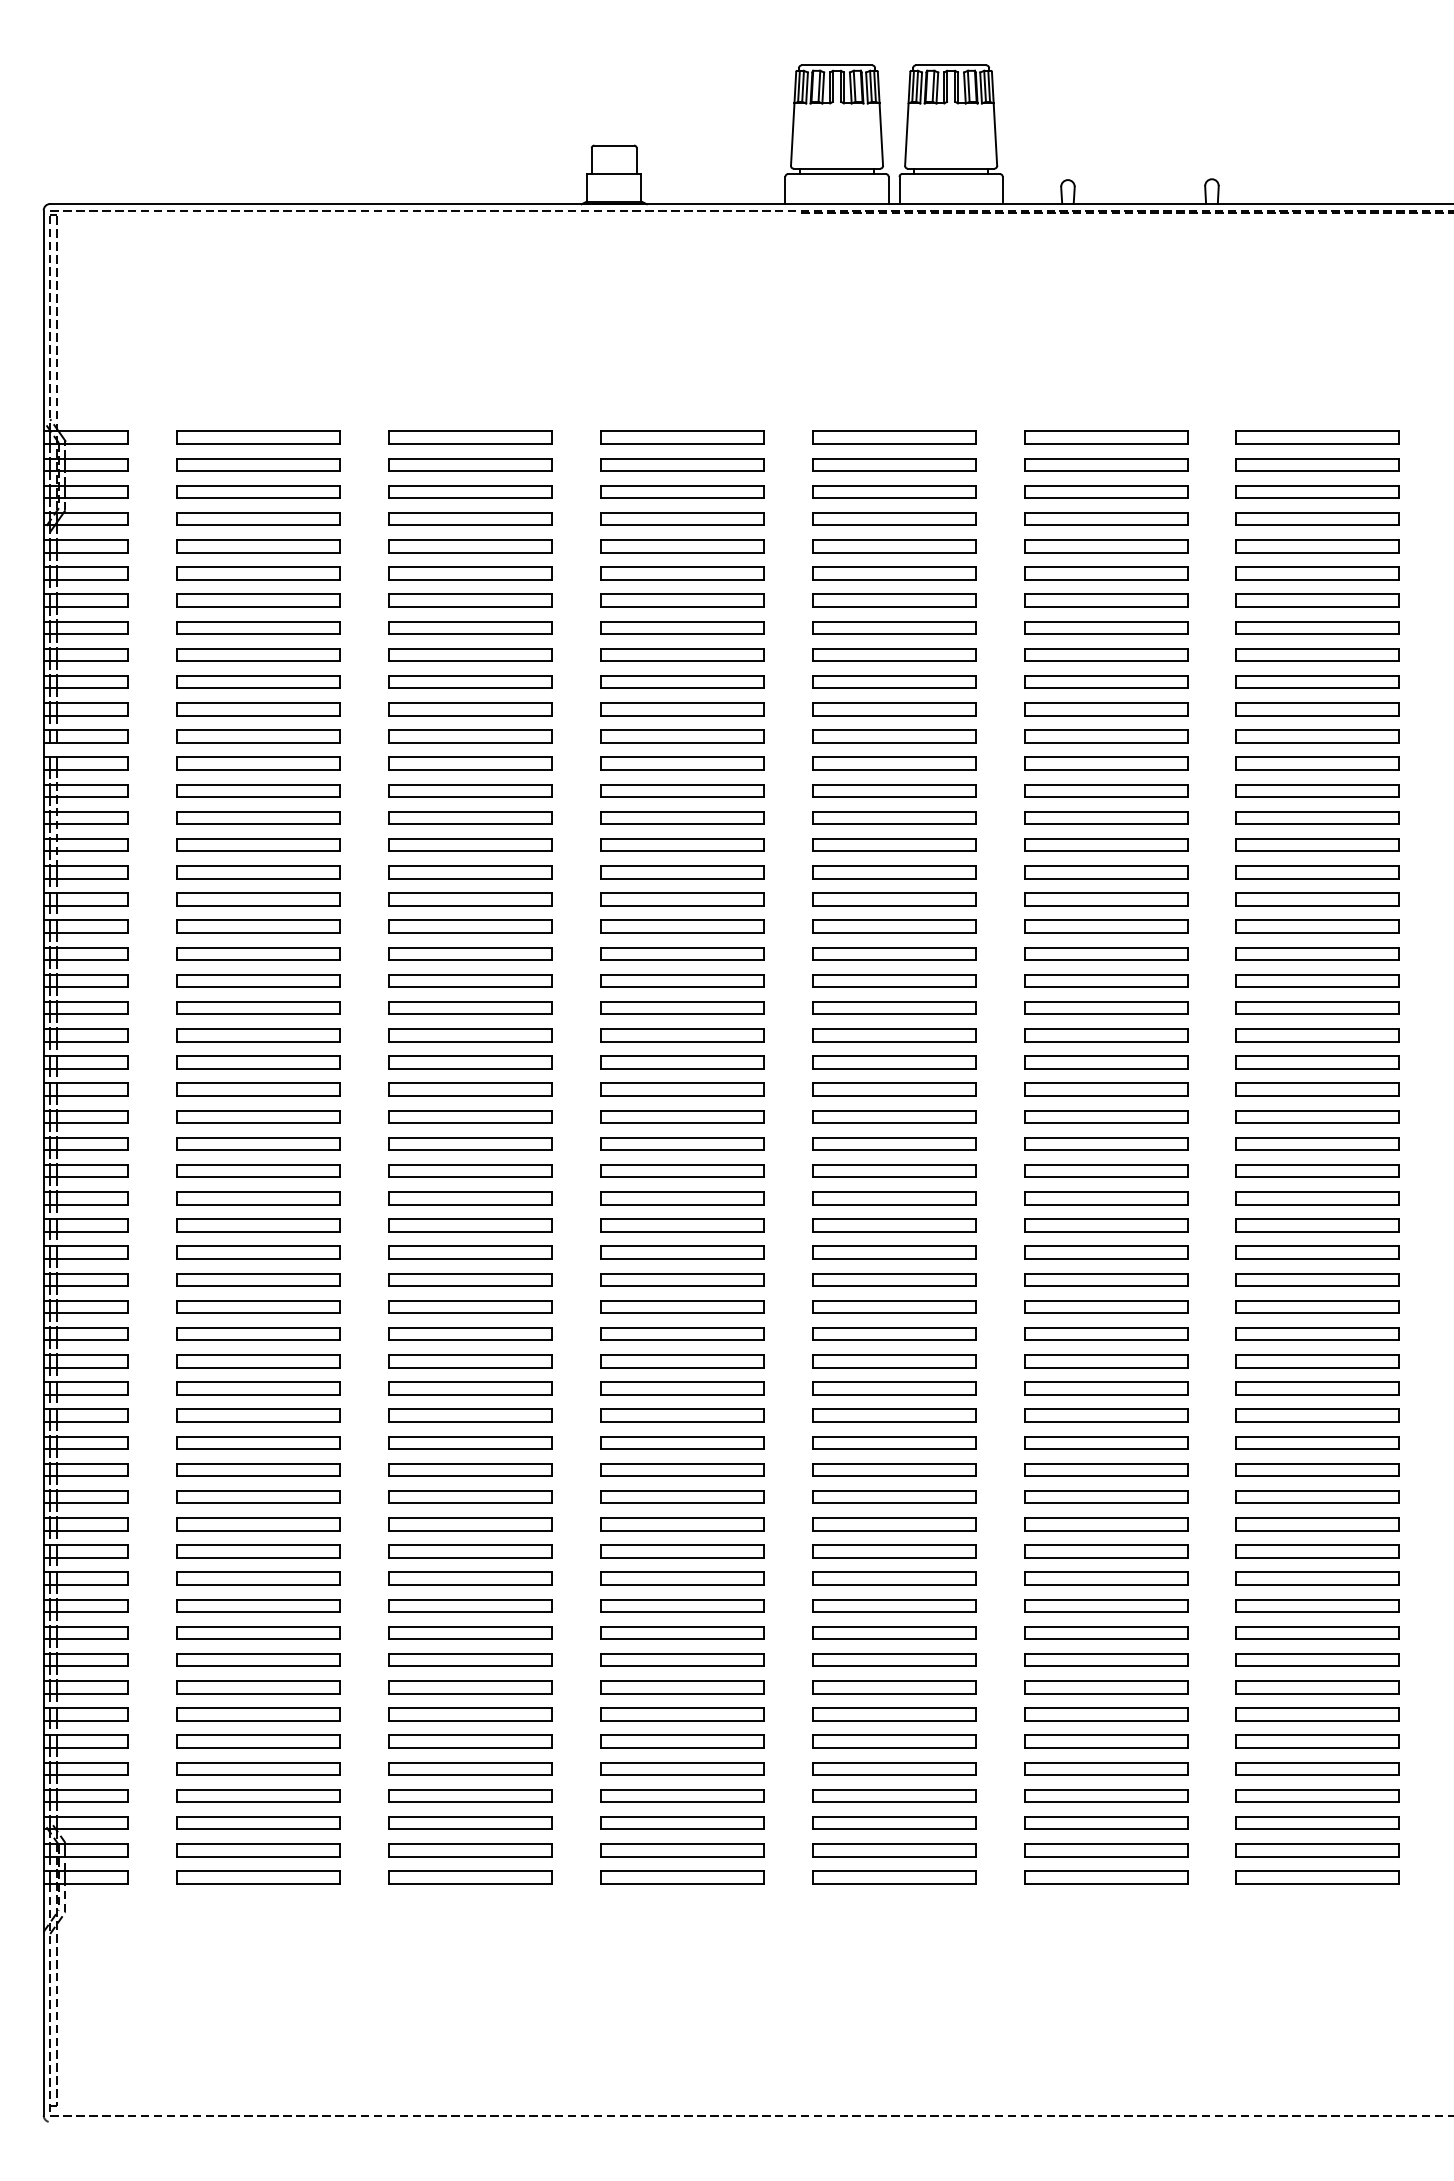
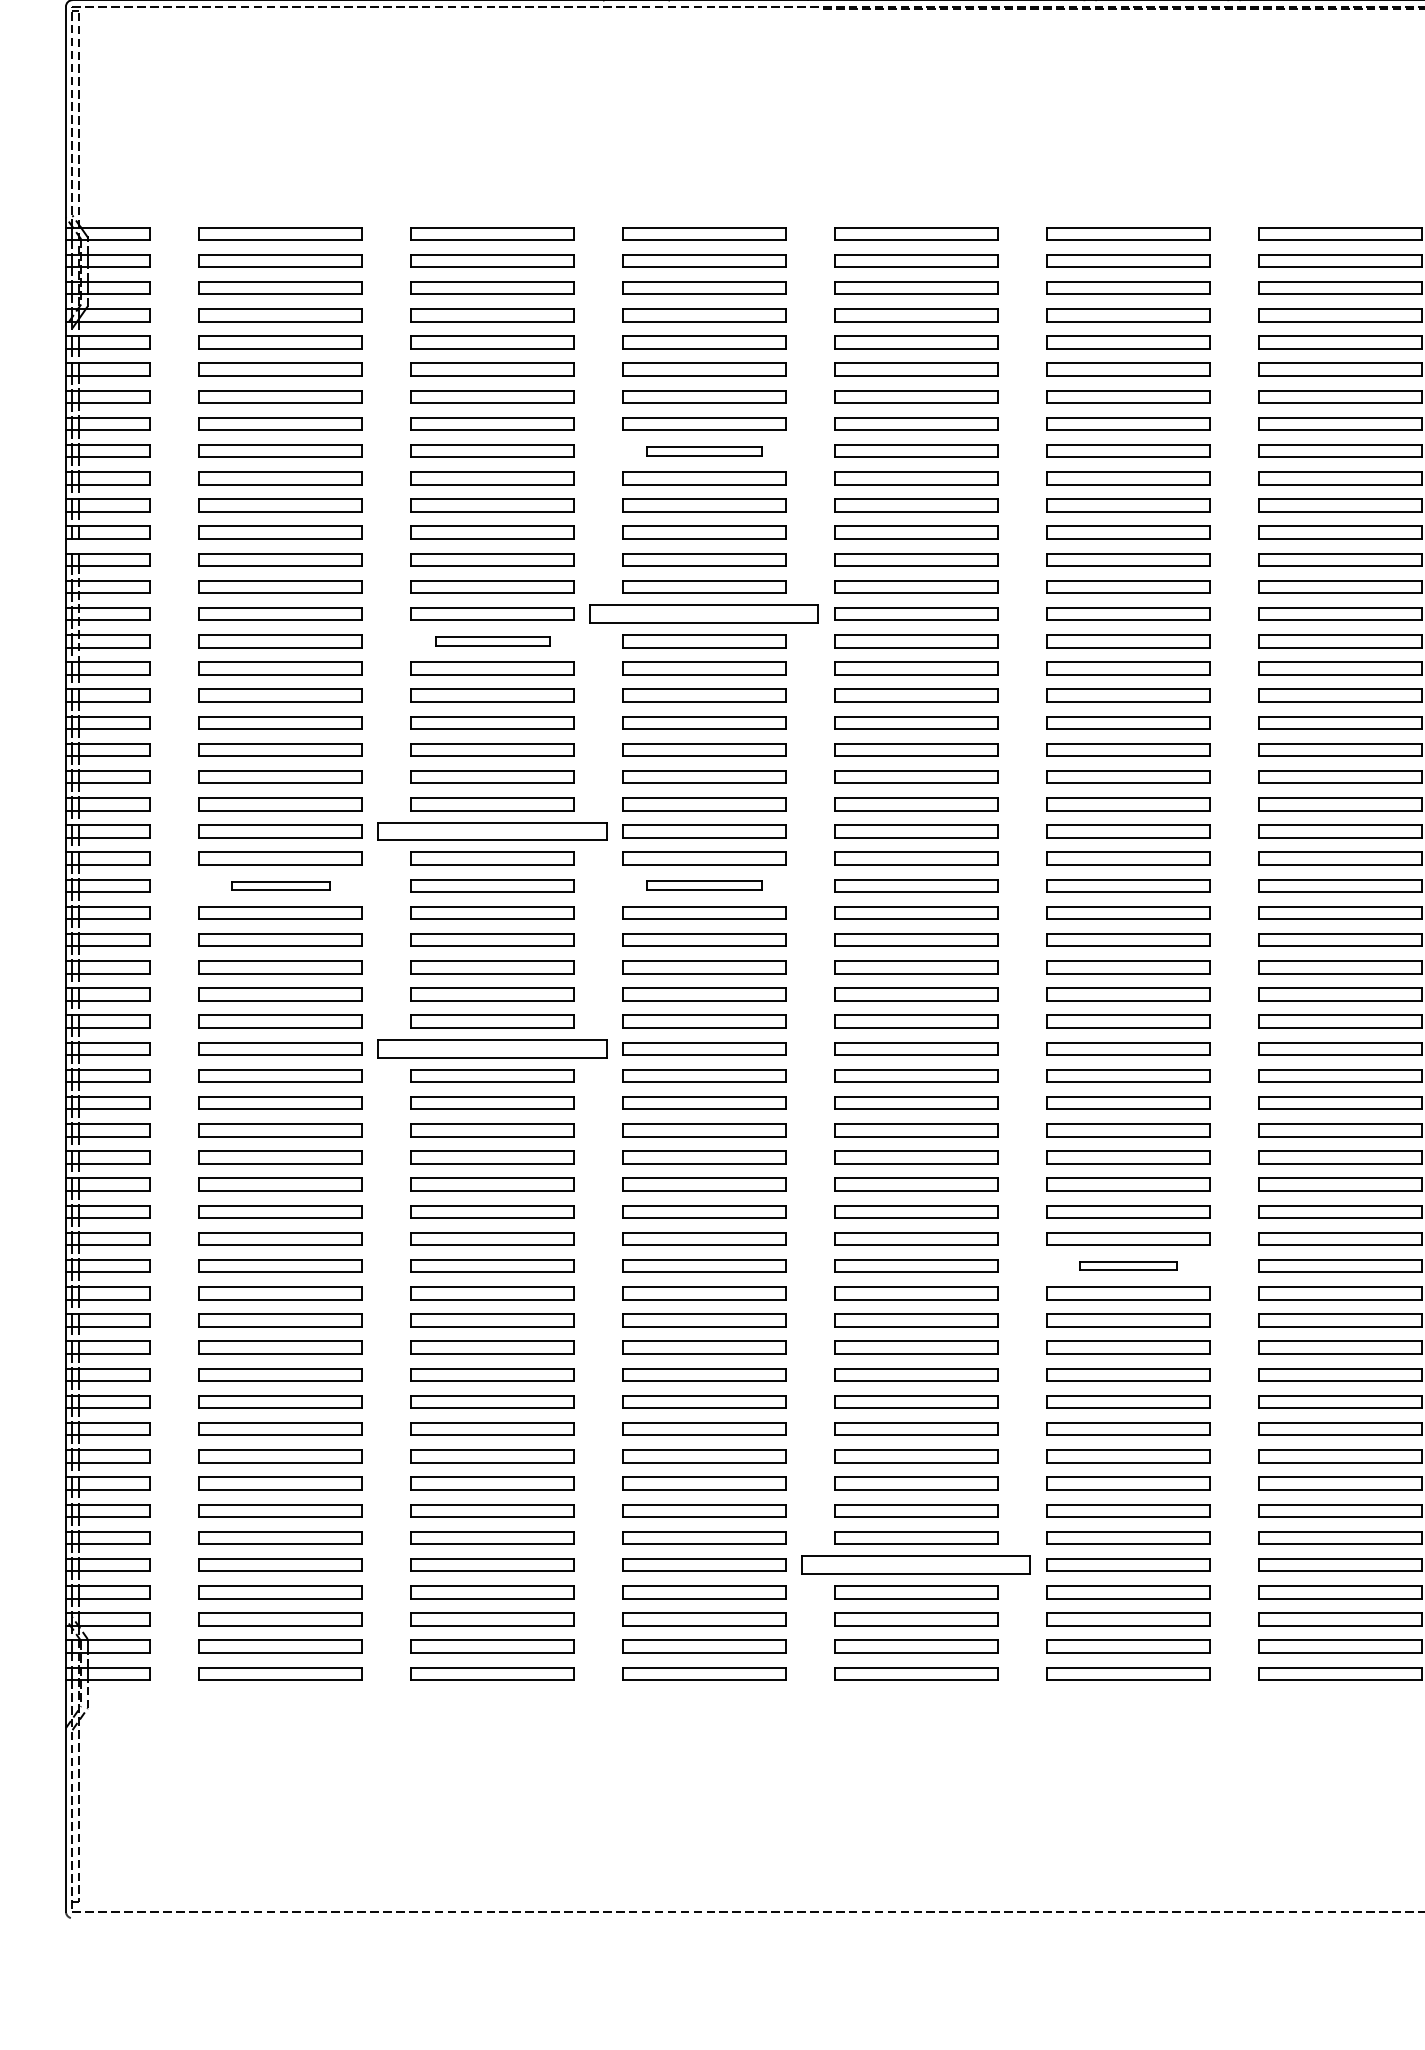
part: (682, 654) -> (704, 450), size x0.7
part: (682, 817) -> (704, 613), size x1.4
part: (470, 844) -> (492, 640), size x0.7
part: (470, 1035) -> (492, 831), size x1.4
part: (258, 1089) -> (280, 885), size x0.6
part: (682, 1089) -> (704, 885), size x0.7
part: (470, 1252) -> (492, 1048), size x1.4
part: (1106, 1469) -> (1128, 1265), size x0.6
part: (894, 1768) -> (916, 1564), size x1.4

